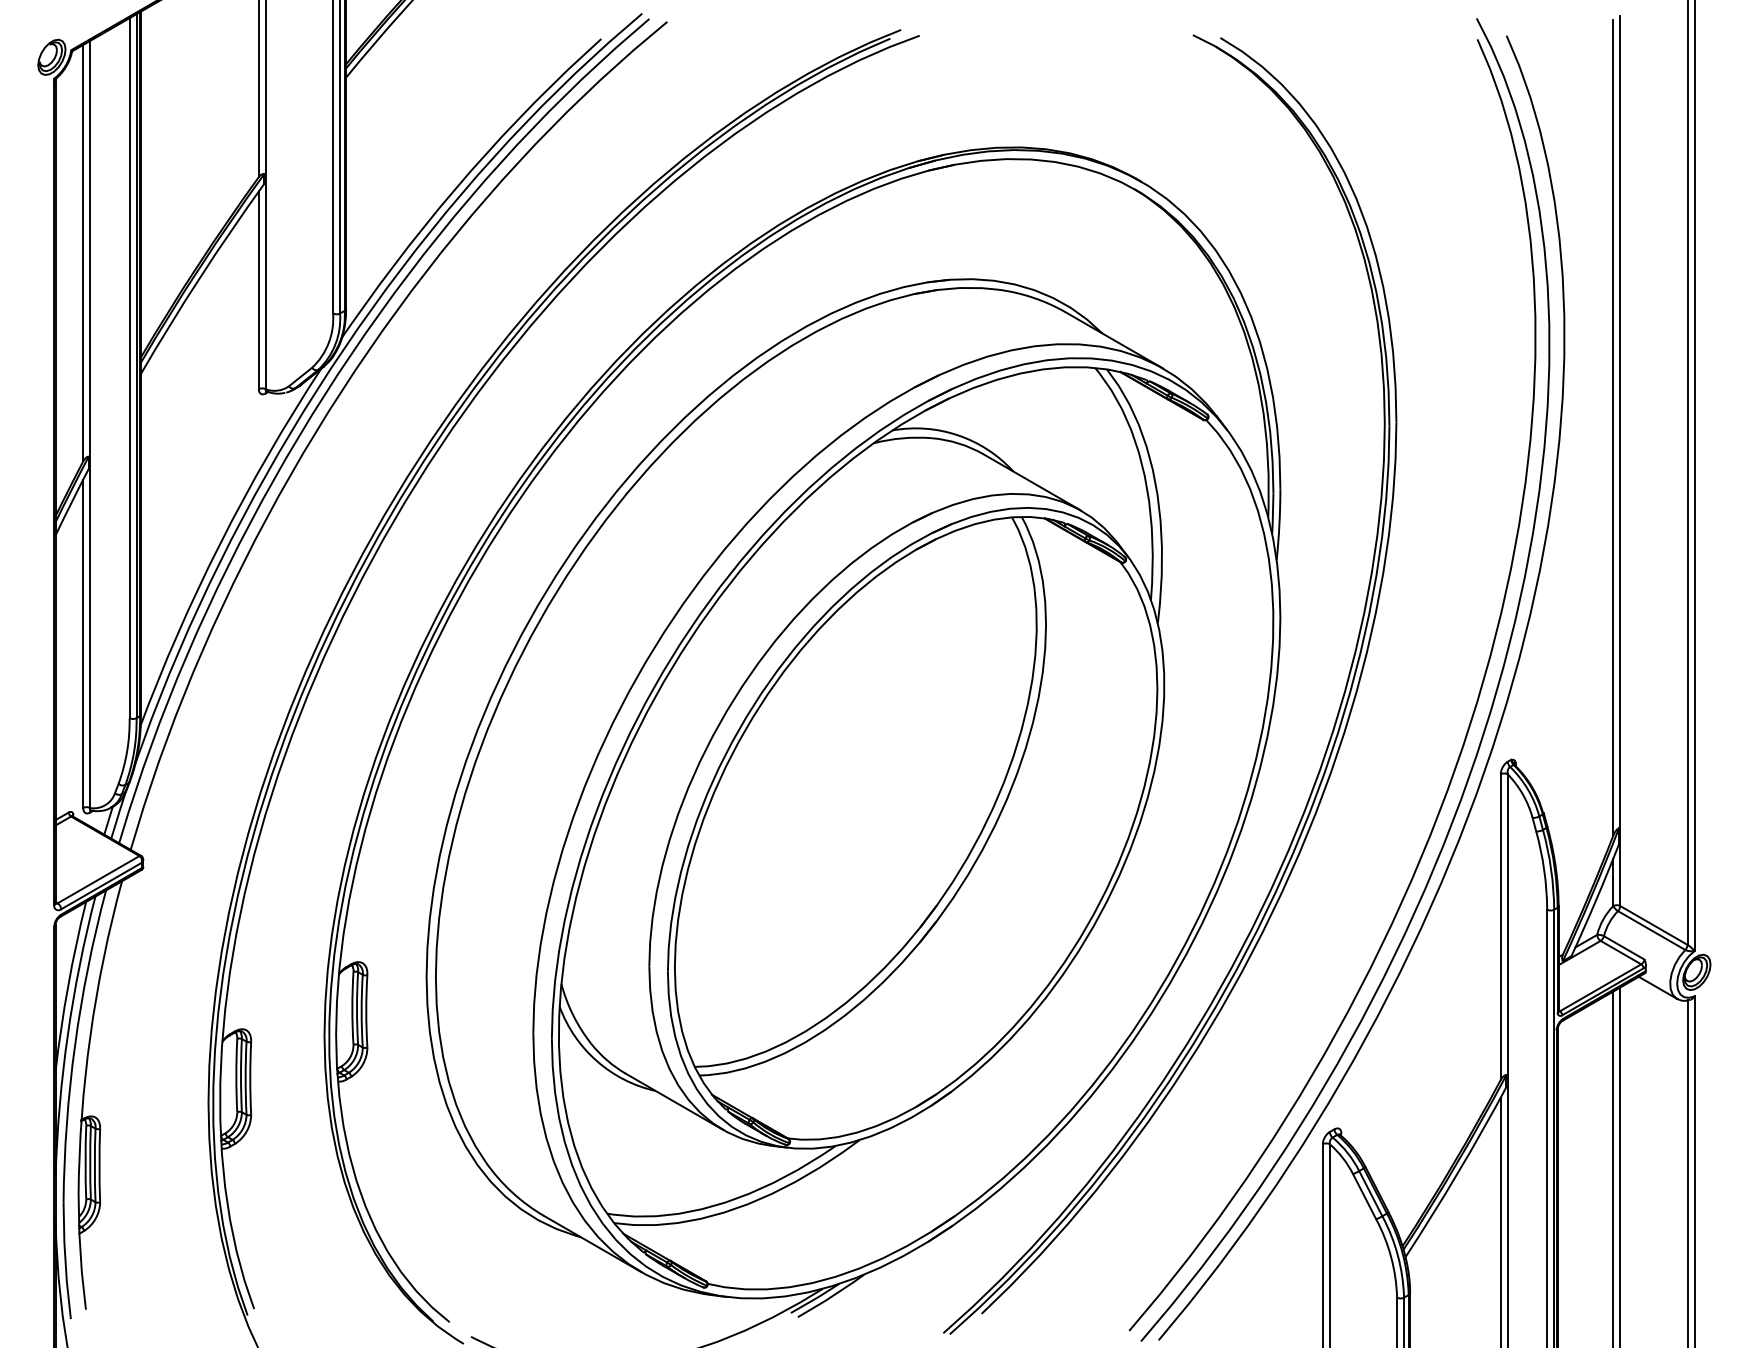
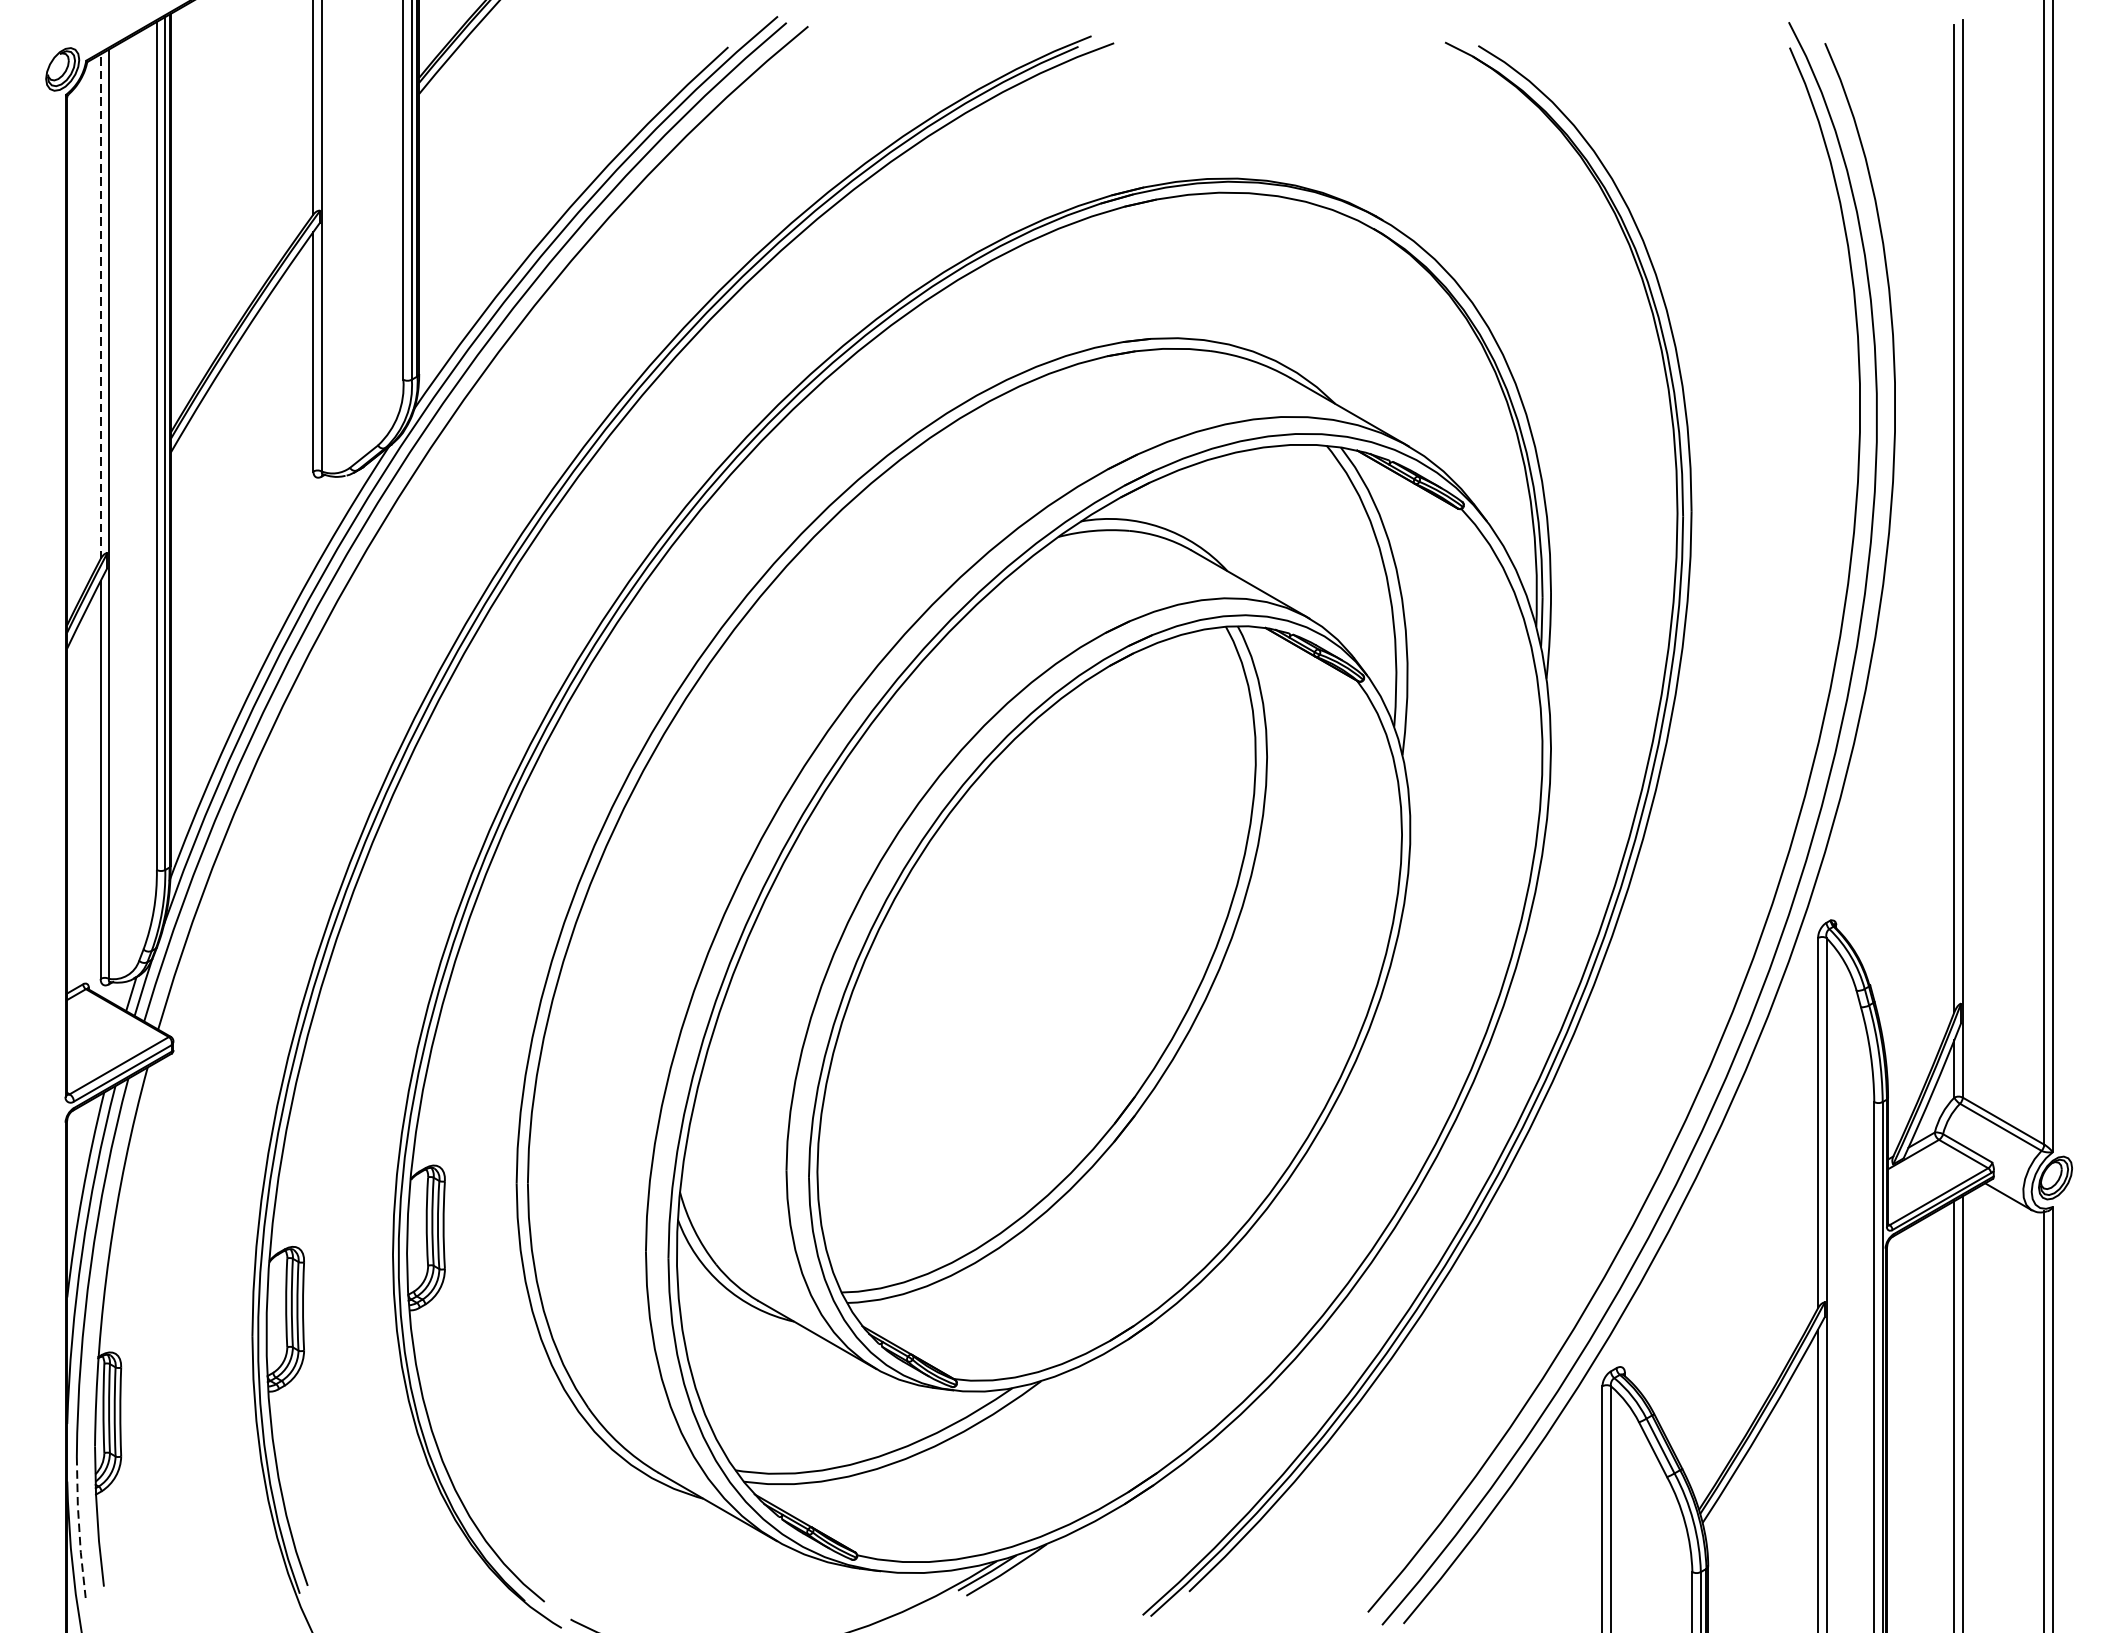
line: (83, 252) -> (100, 305), solid -> dashed
line: (65, 1261) -> (79, 1528), solid -> dashed

